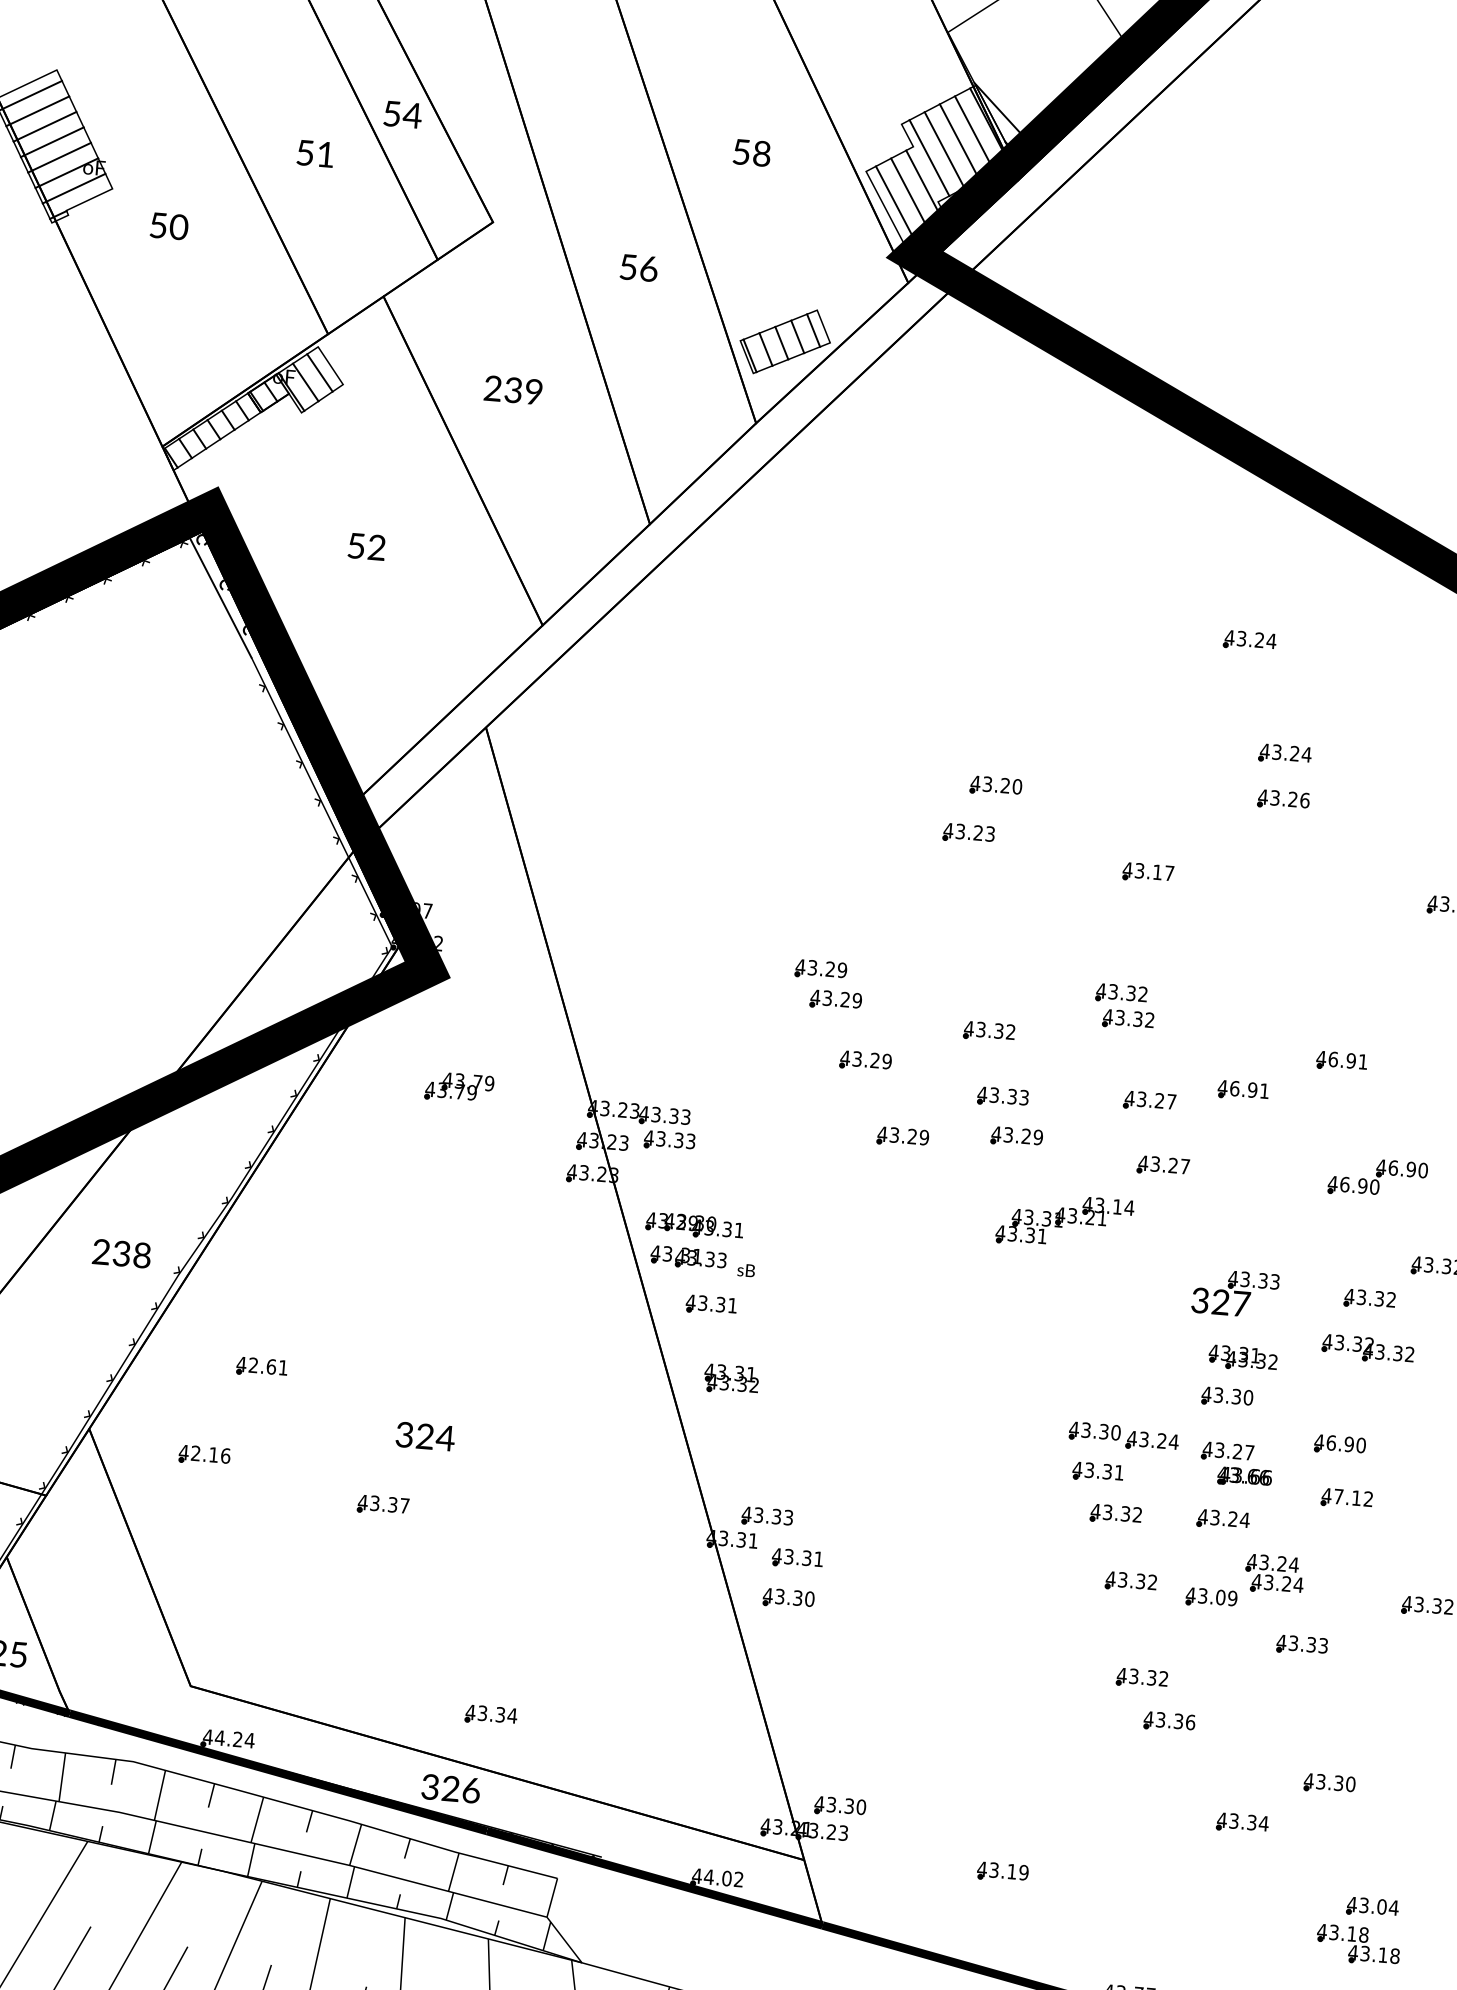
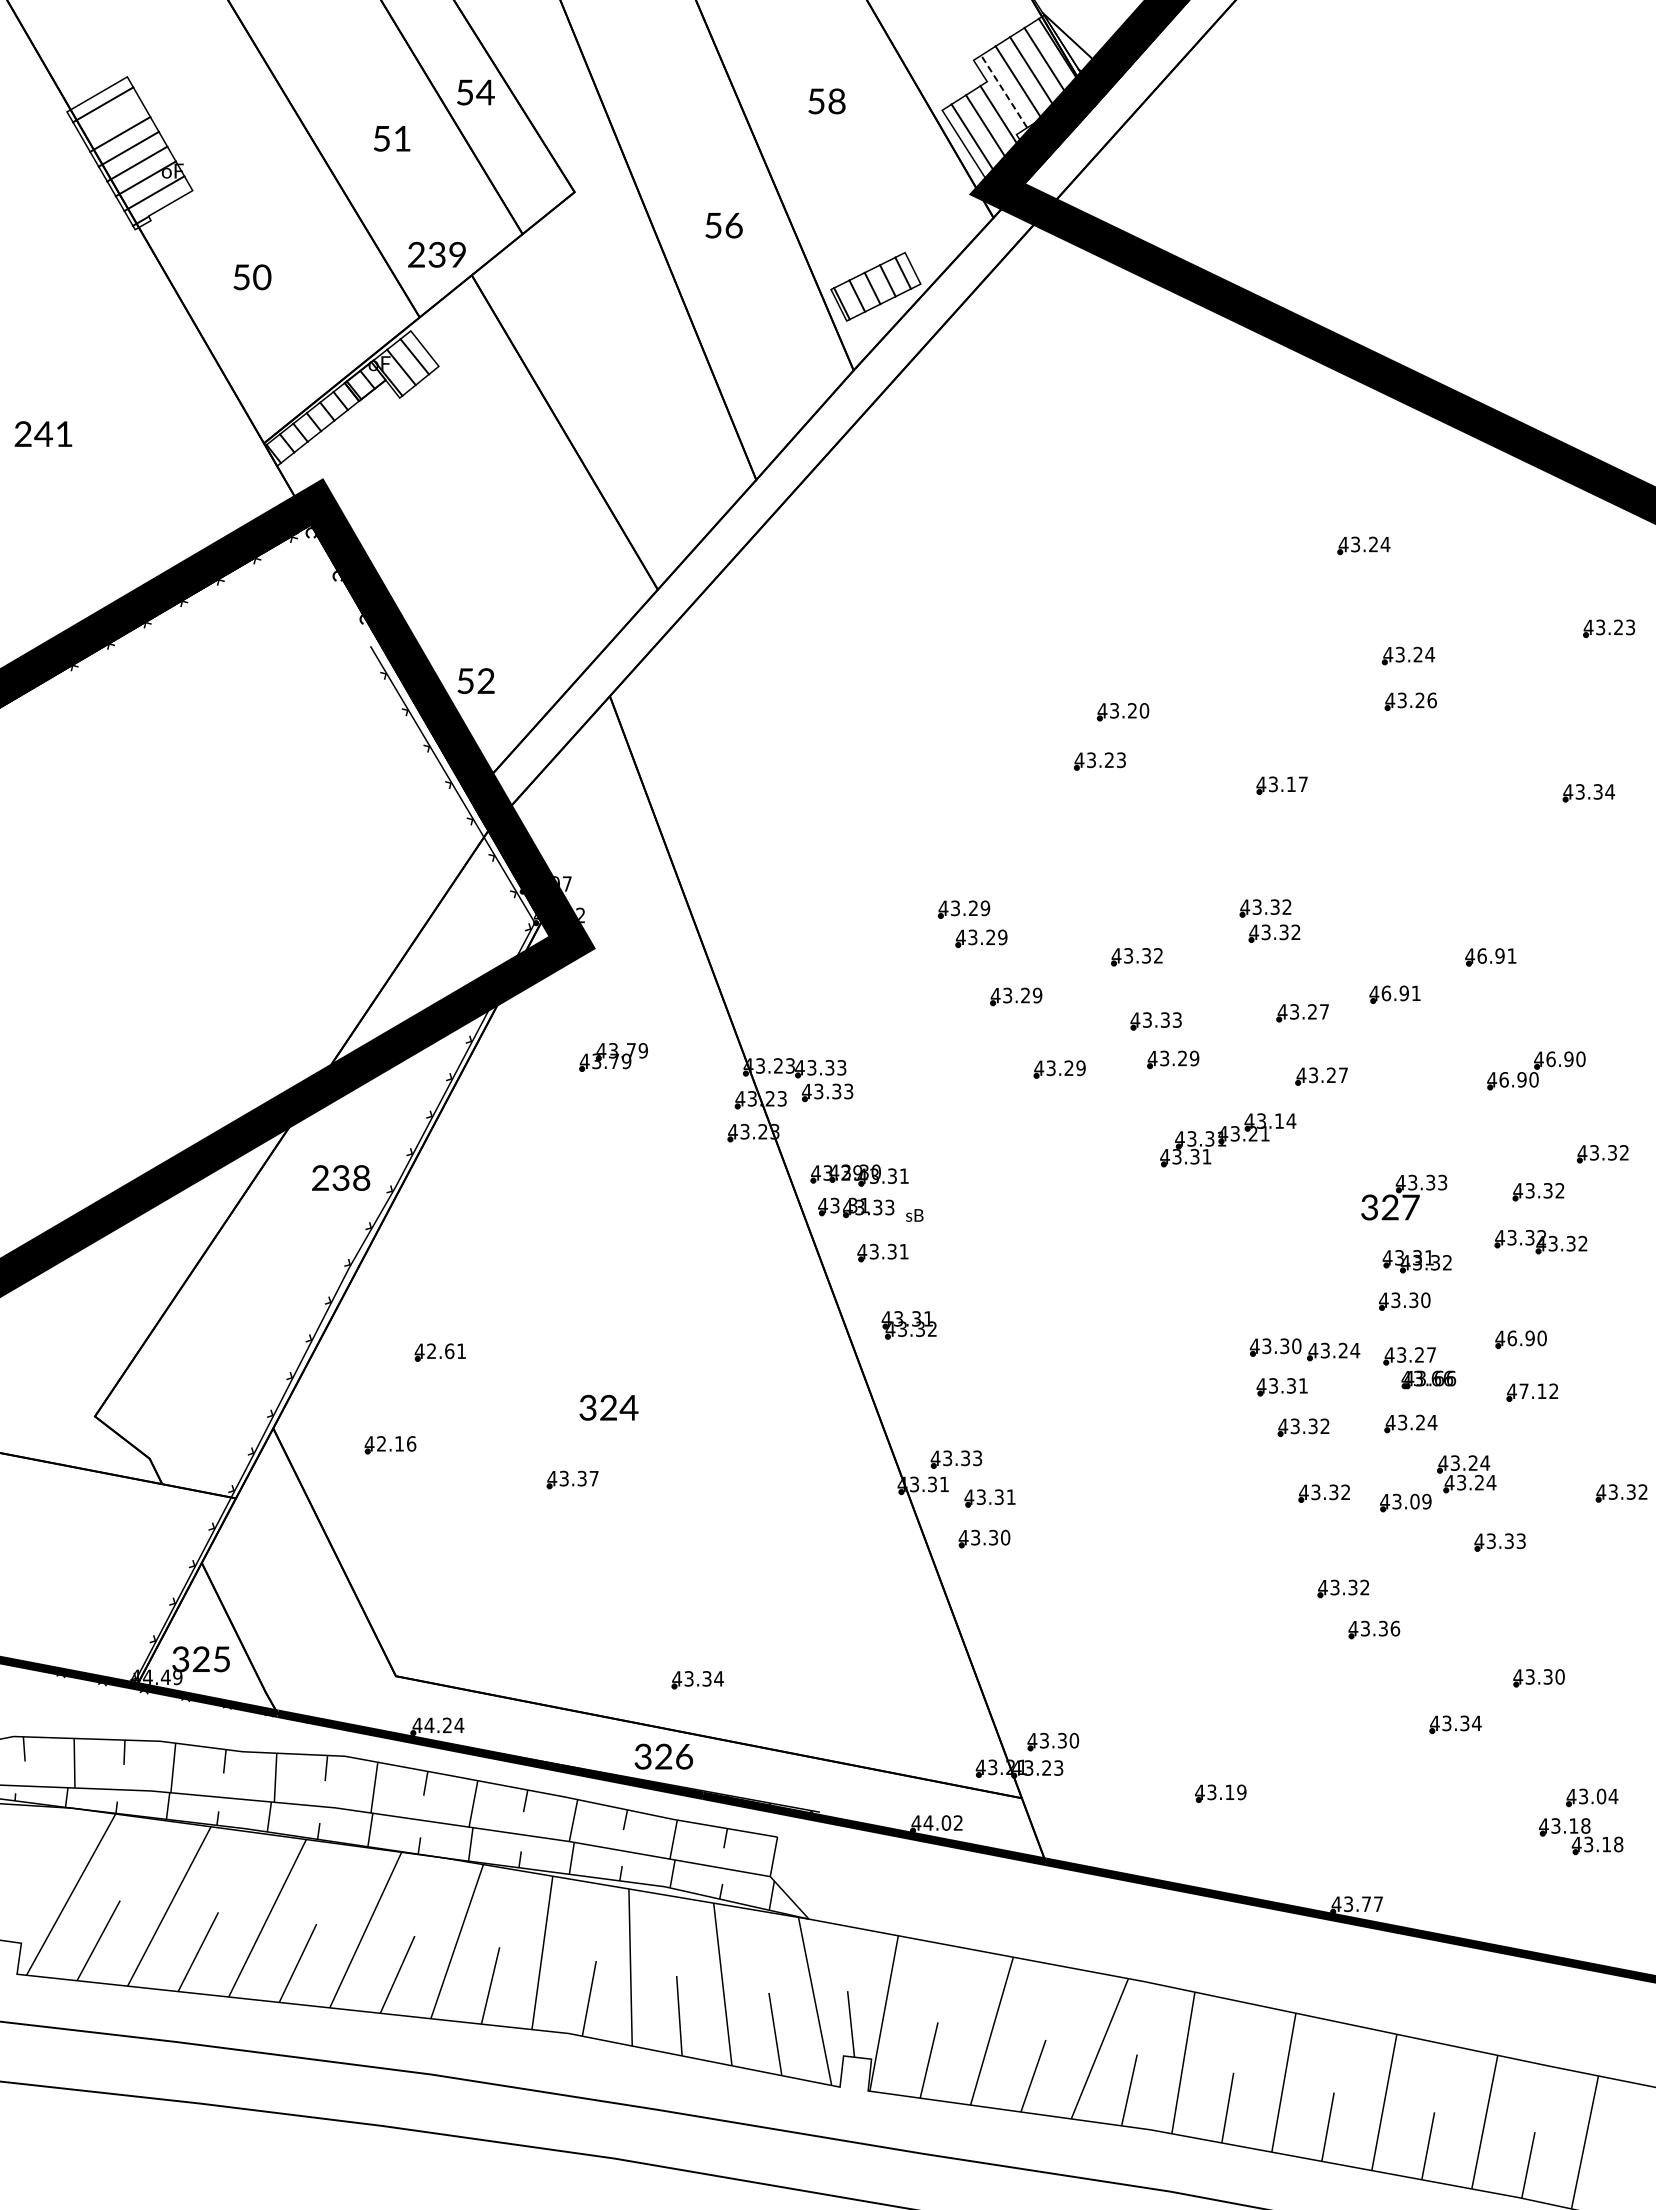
line: (37, 111) -> (111, 119), removed
line: (929, 157) -> (1004, 91), solid -> dashed
text: (169, 226) -> (252, 277), moved
text: (512, 389) -> (436, 254), moved
text: (366, 546) -> (475, 680), moved
line: (220, 598) -> (334, 589), removed
text: (122, 1253) -> (341, 1177), moved

